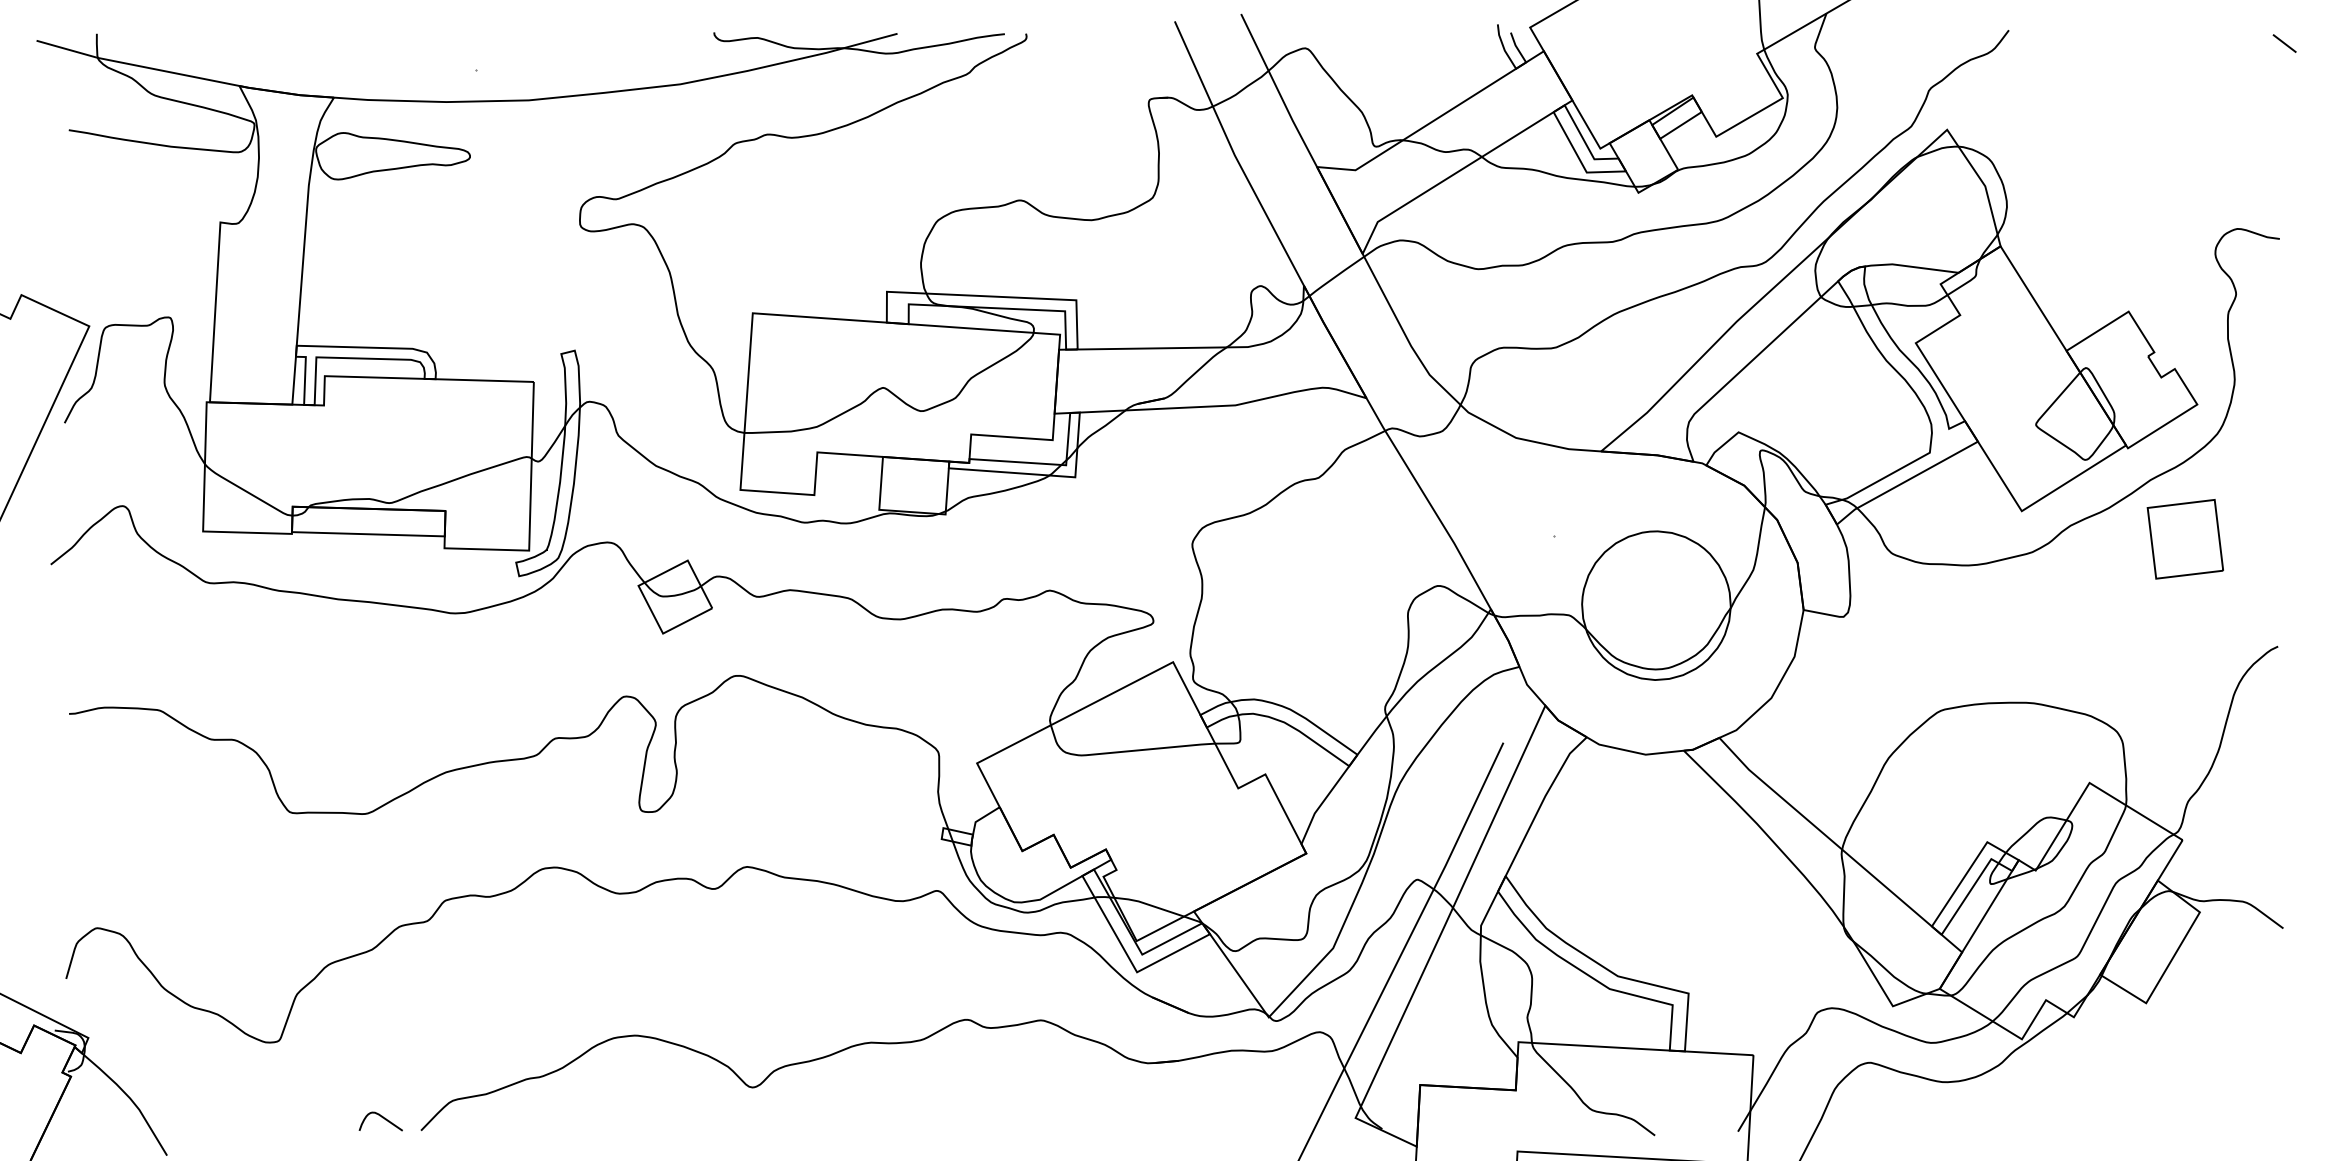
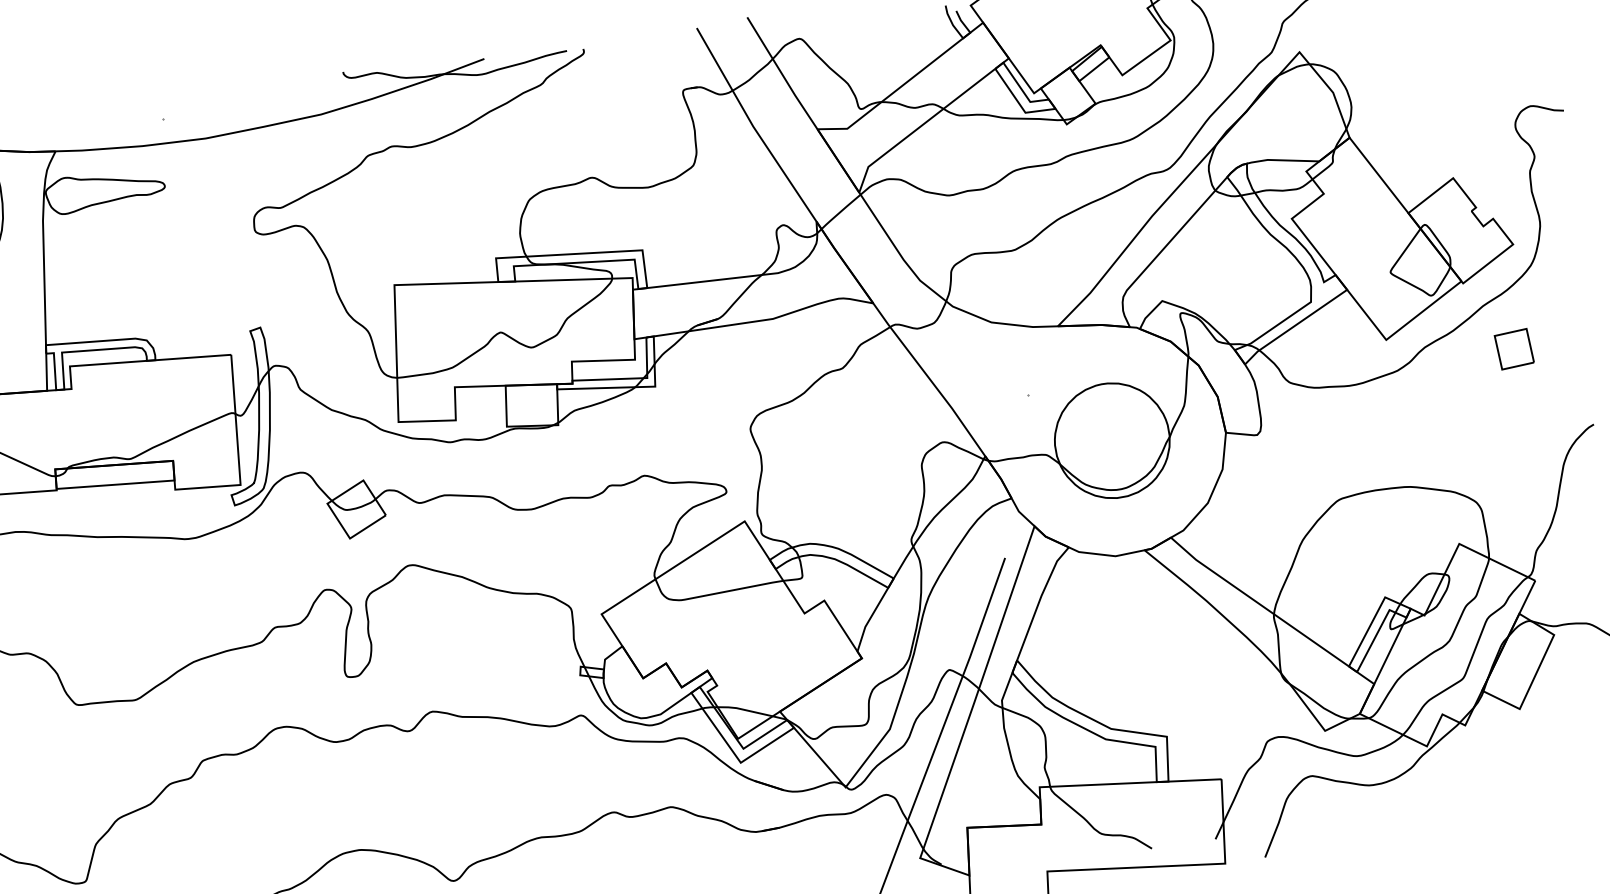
part: (2185, 539) -> (1514, 349), size x0.62

